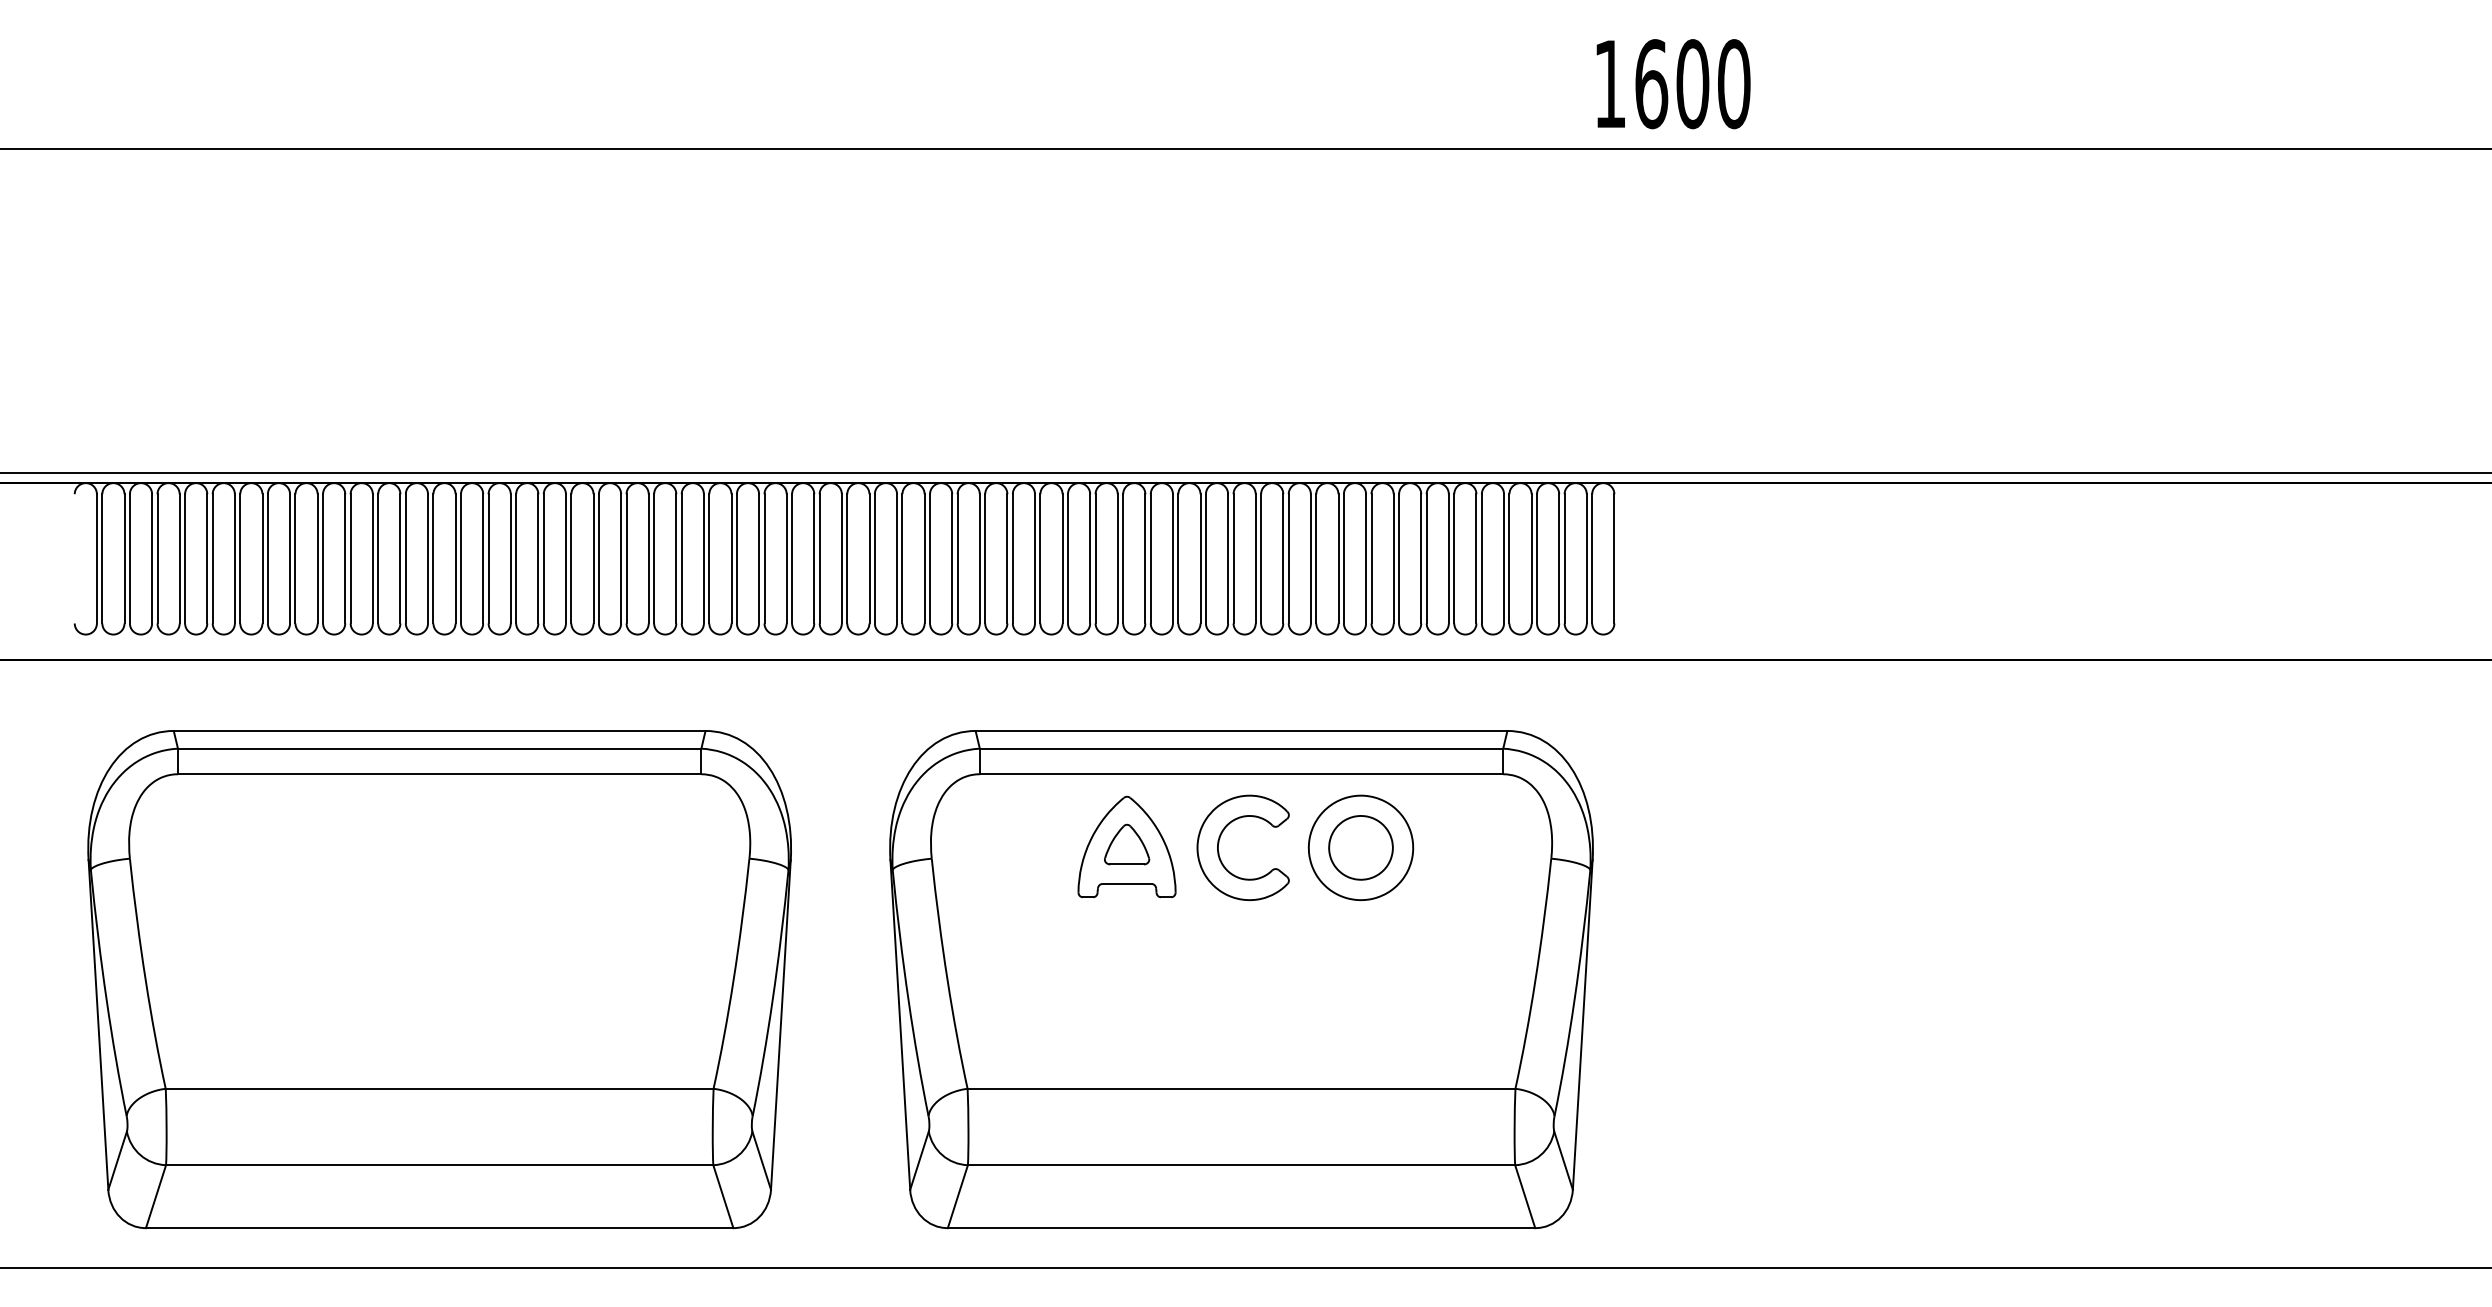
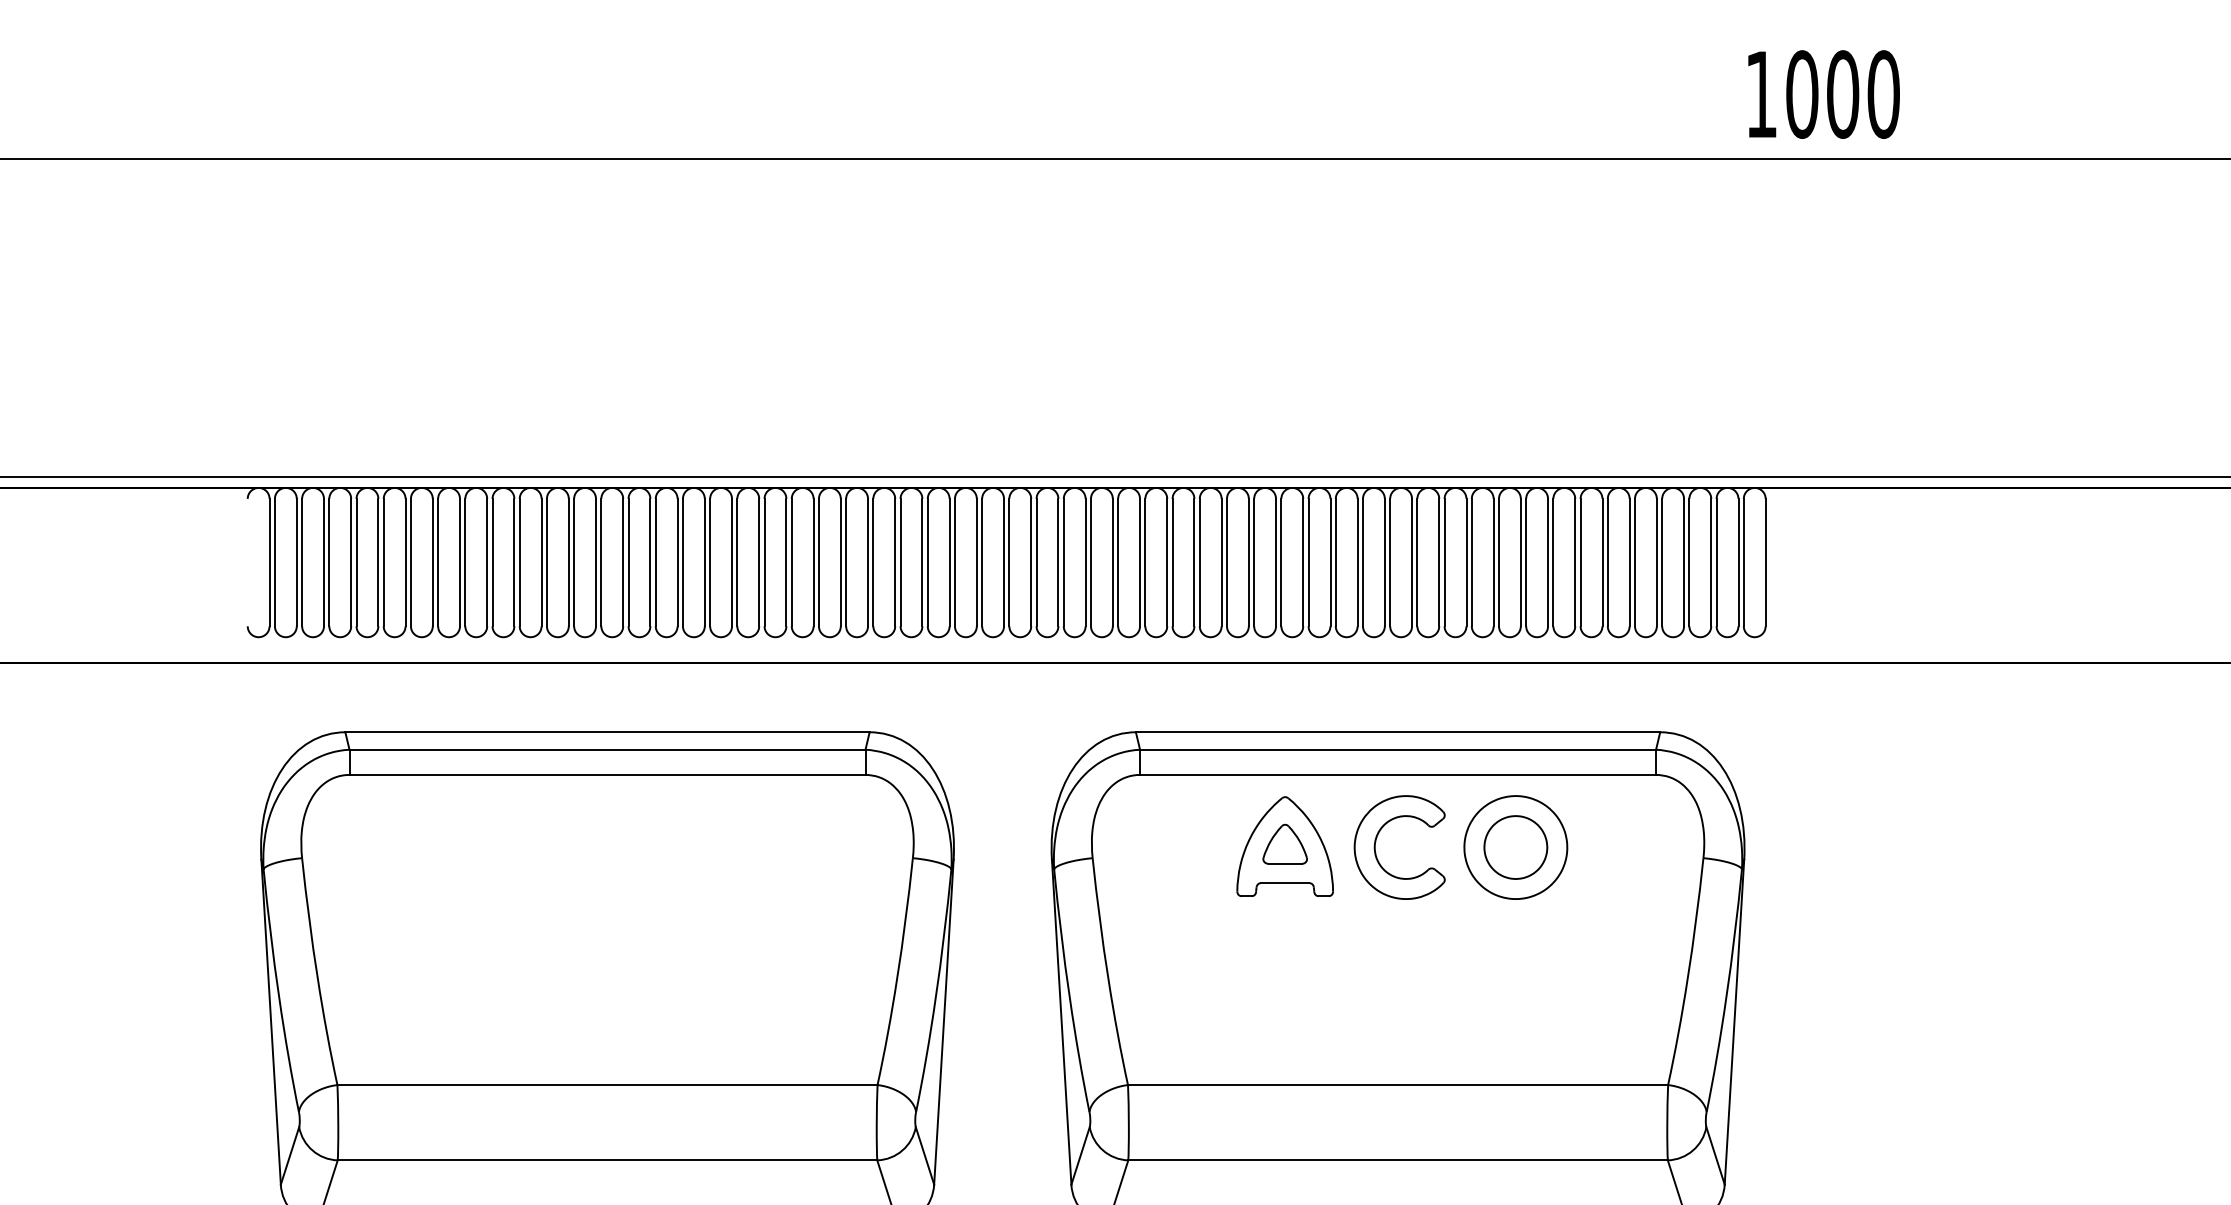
text: (1651, 84) -> (1802, 94), 1600 -> 1000

